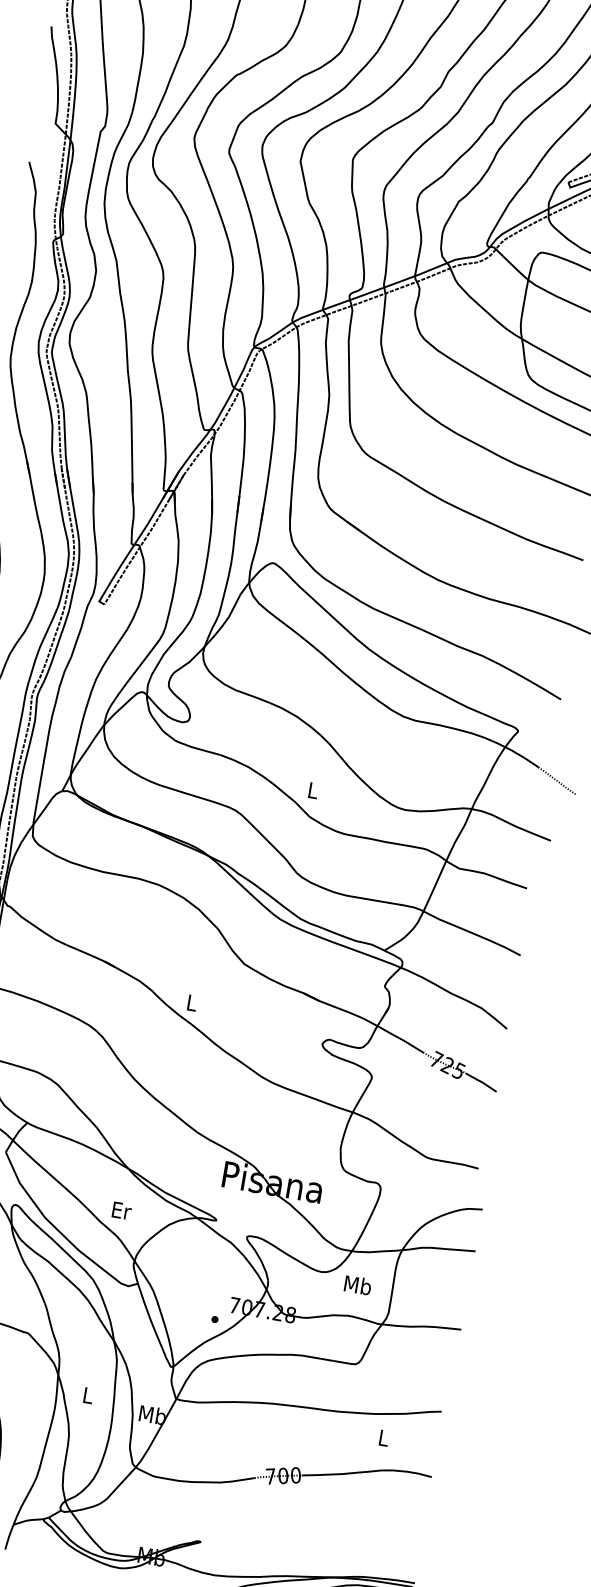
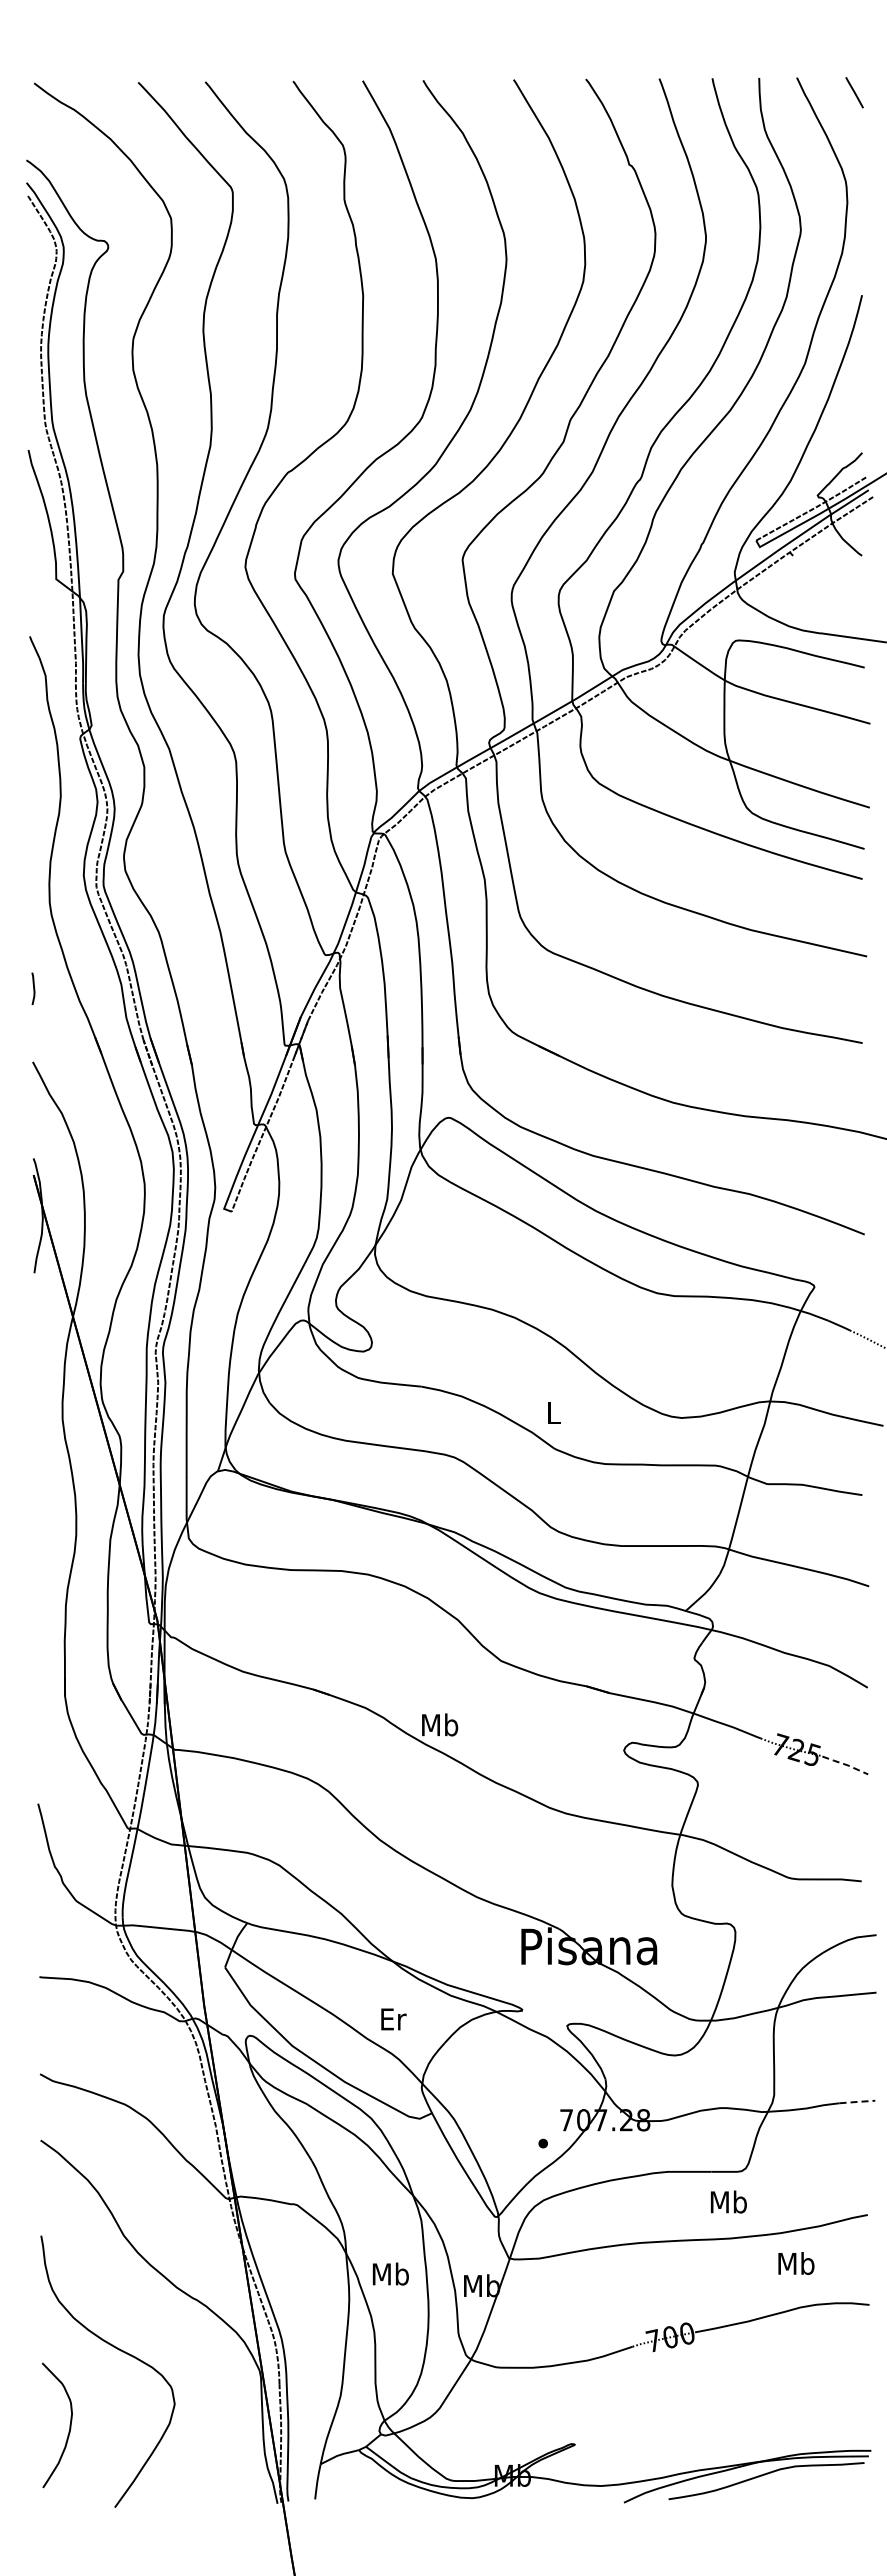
text: (192, 1002) -> (440, 1724), L -> Mb
line: (482, 1082) -> (846, 1764), solid -> dashed
text: (357, 1284) -> (728, 2201), moved
line: (449, 1328) -> (858, 2101), solid -> dashed
text: (87, 1394) -> (390, 2273), L -> Mb
text: (383, 1438) -> (796, 2263), L -> Mb

